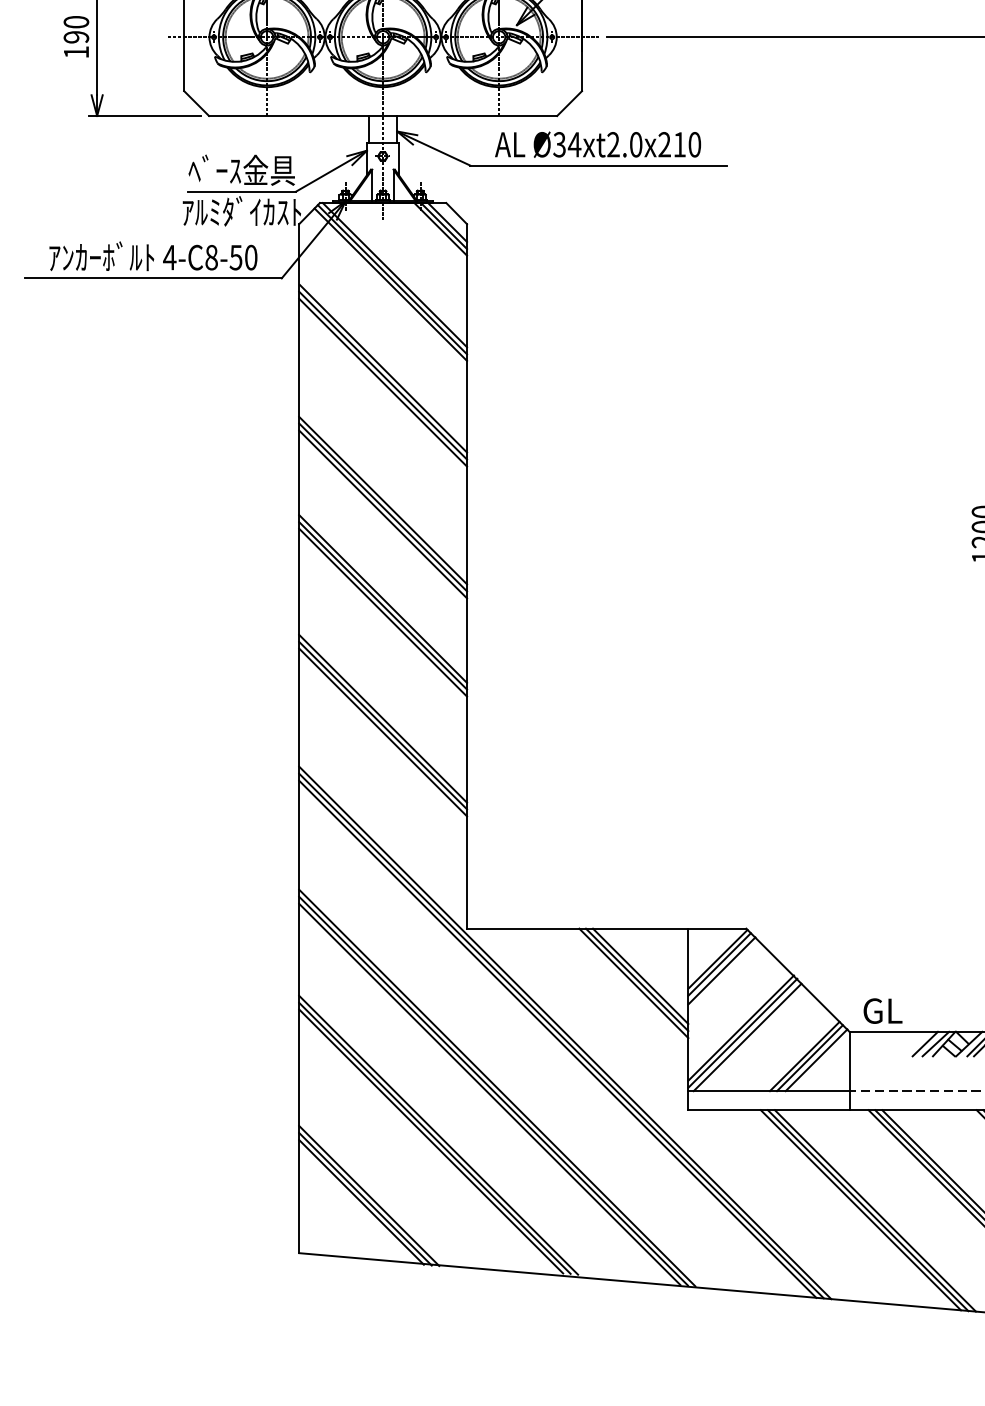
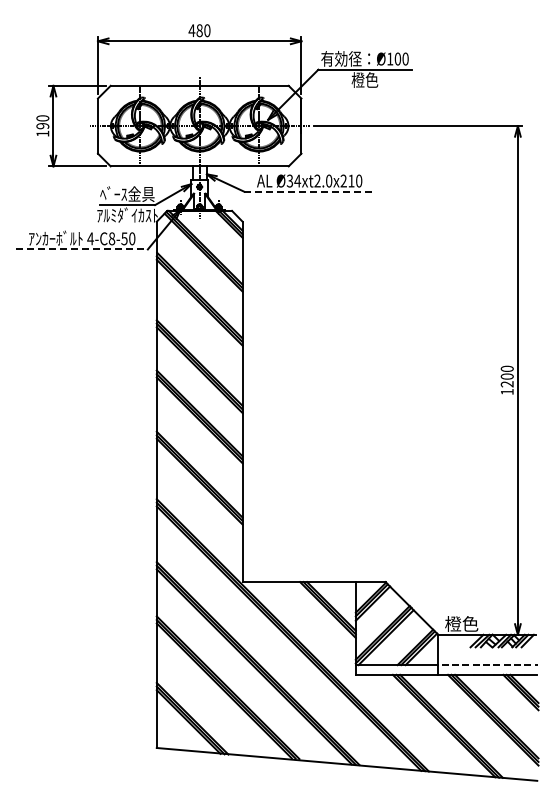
line: (597, 165) -> (309, 191), solid -> dashed
line: (153, 278) -> (82, 249), solid -> dashed
text: (894, 1009) -> (461, 623), GL -> 橙色

